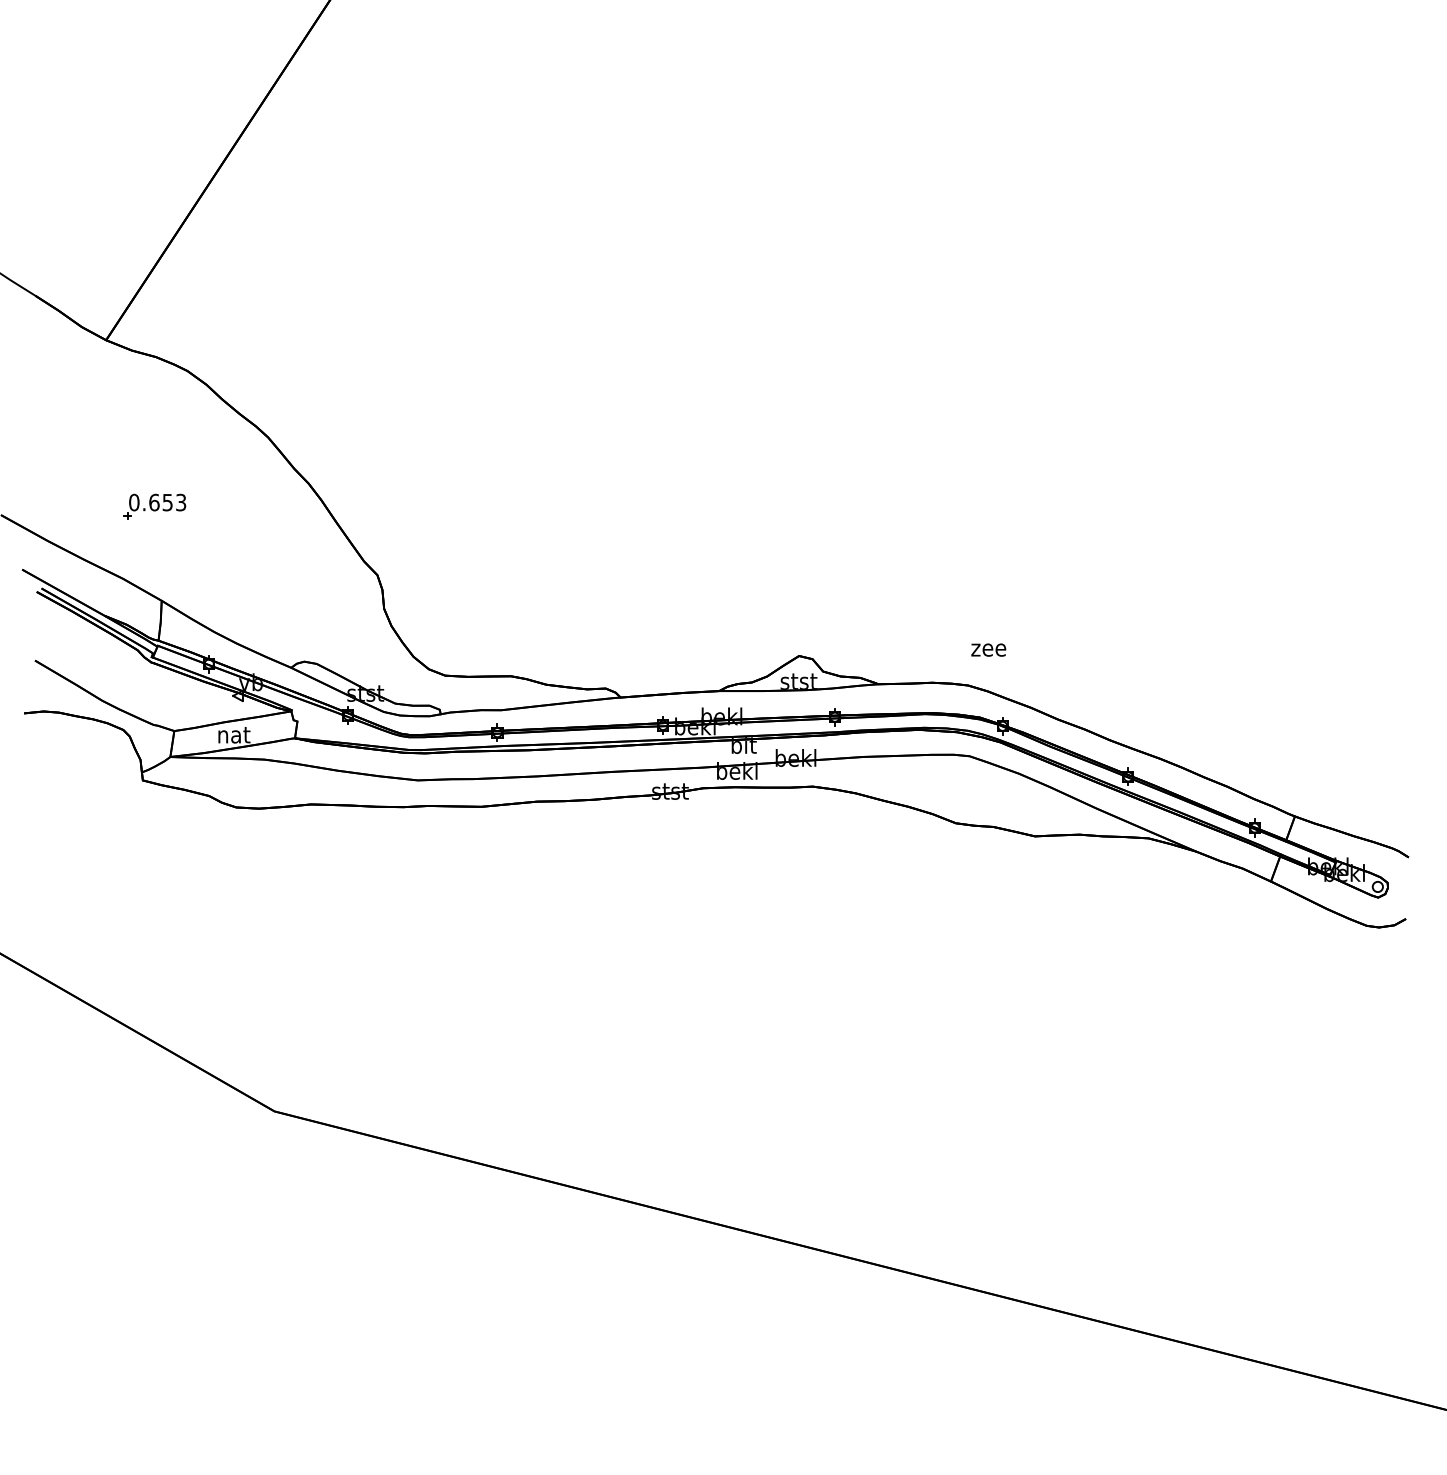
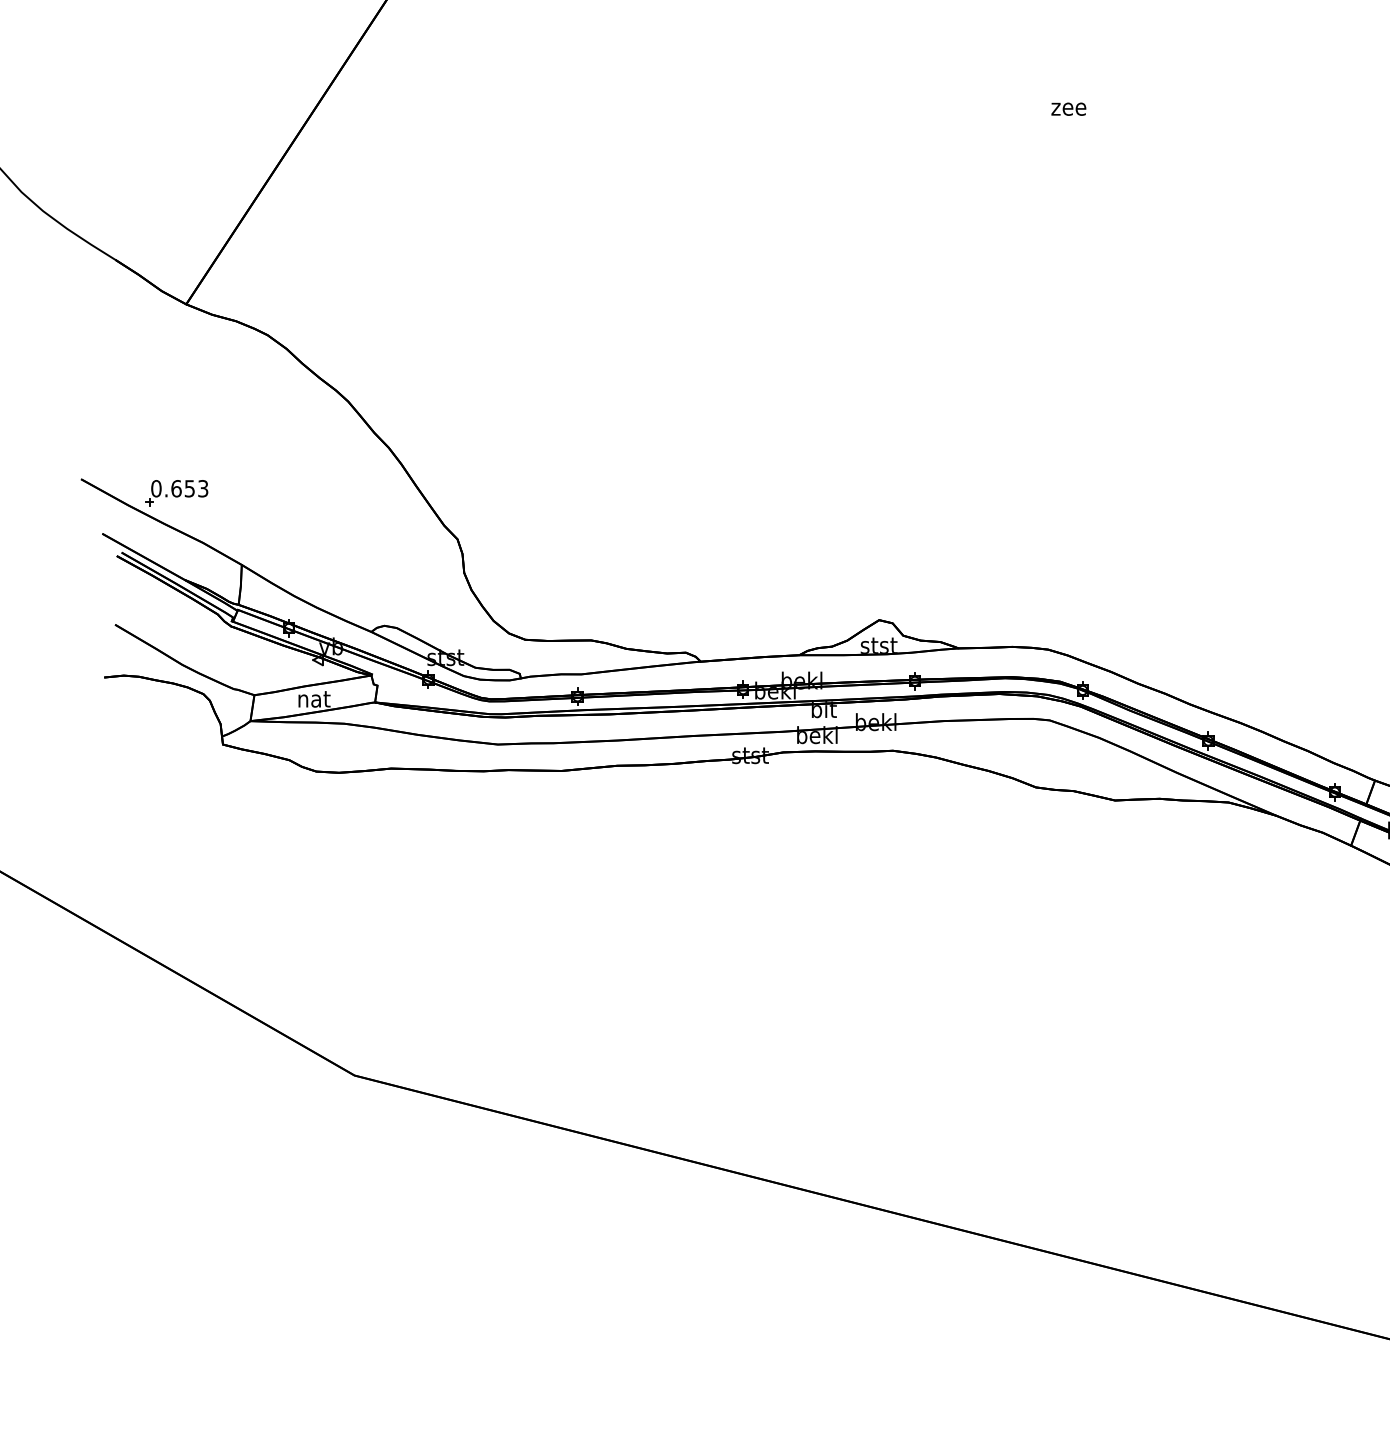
part: (154, 506) -> (176, 492), moved
text: (988, 649) -> (1068, 108), moved

